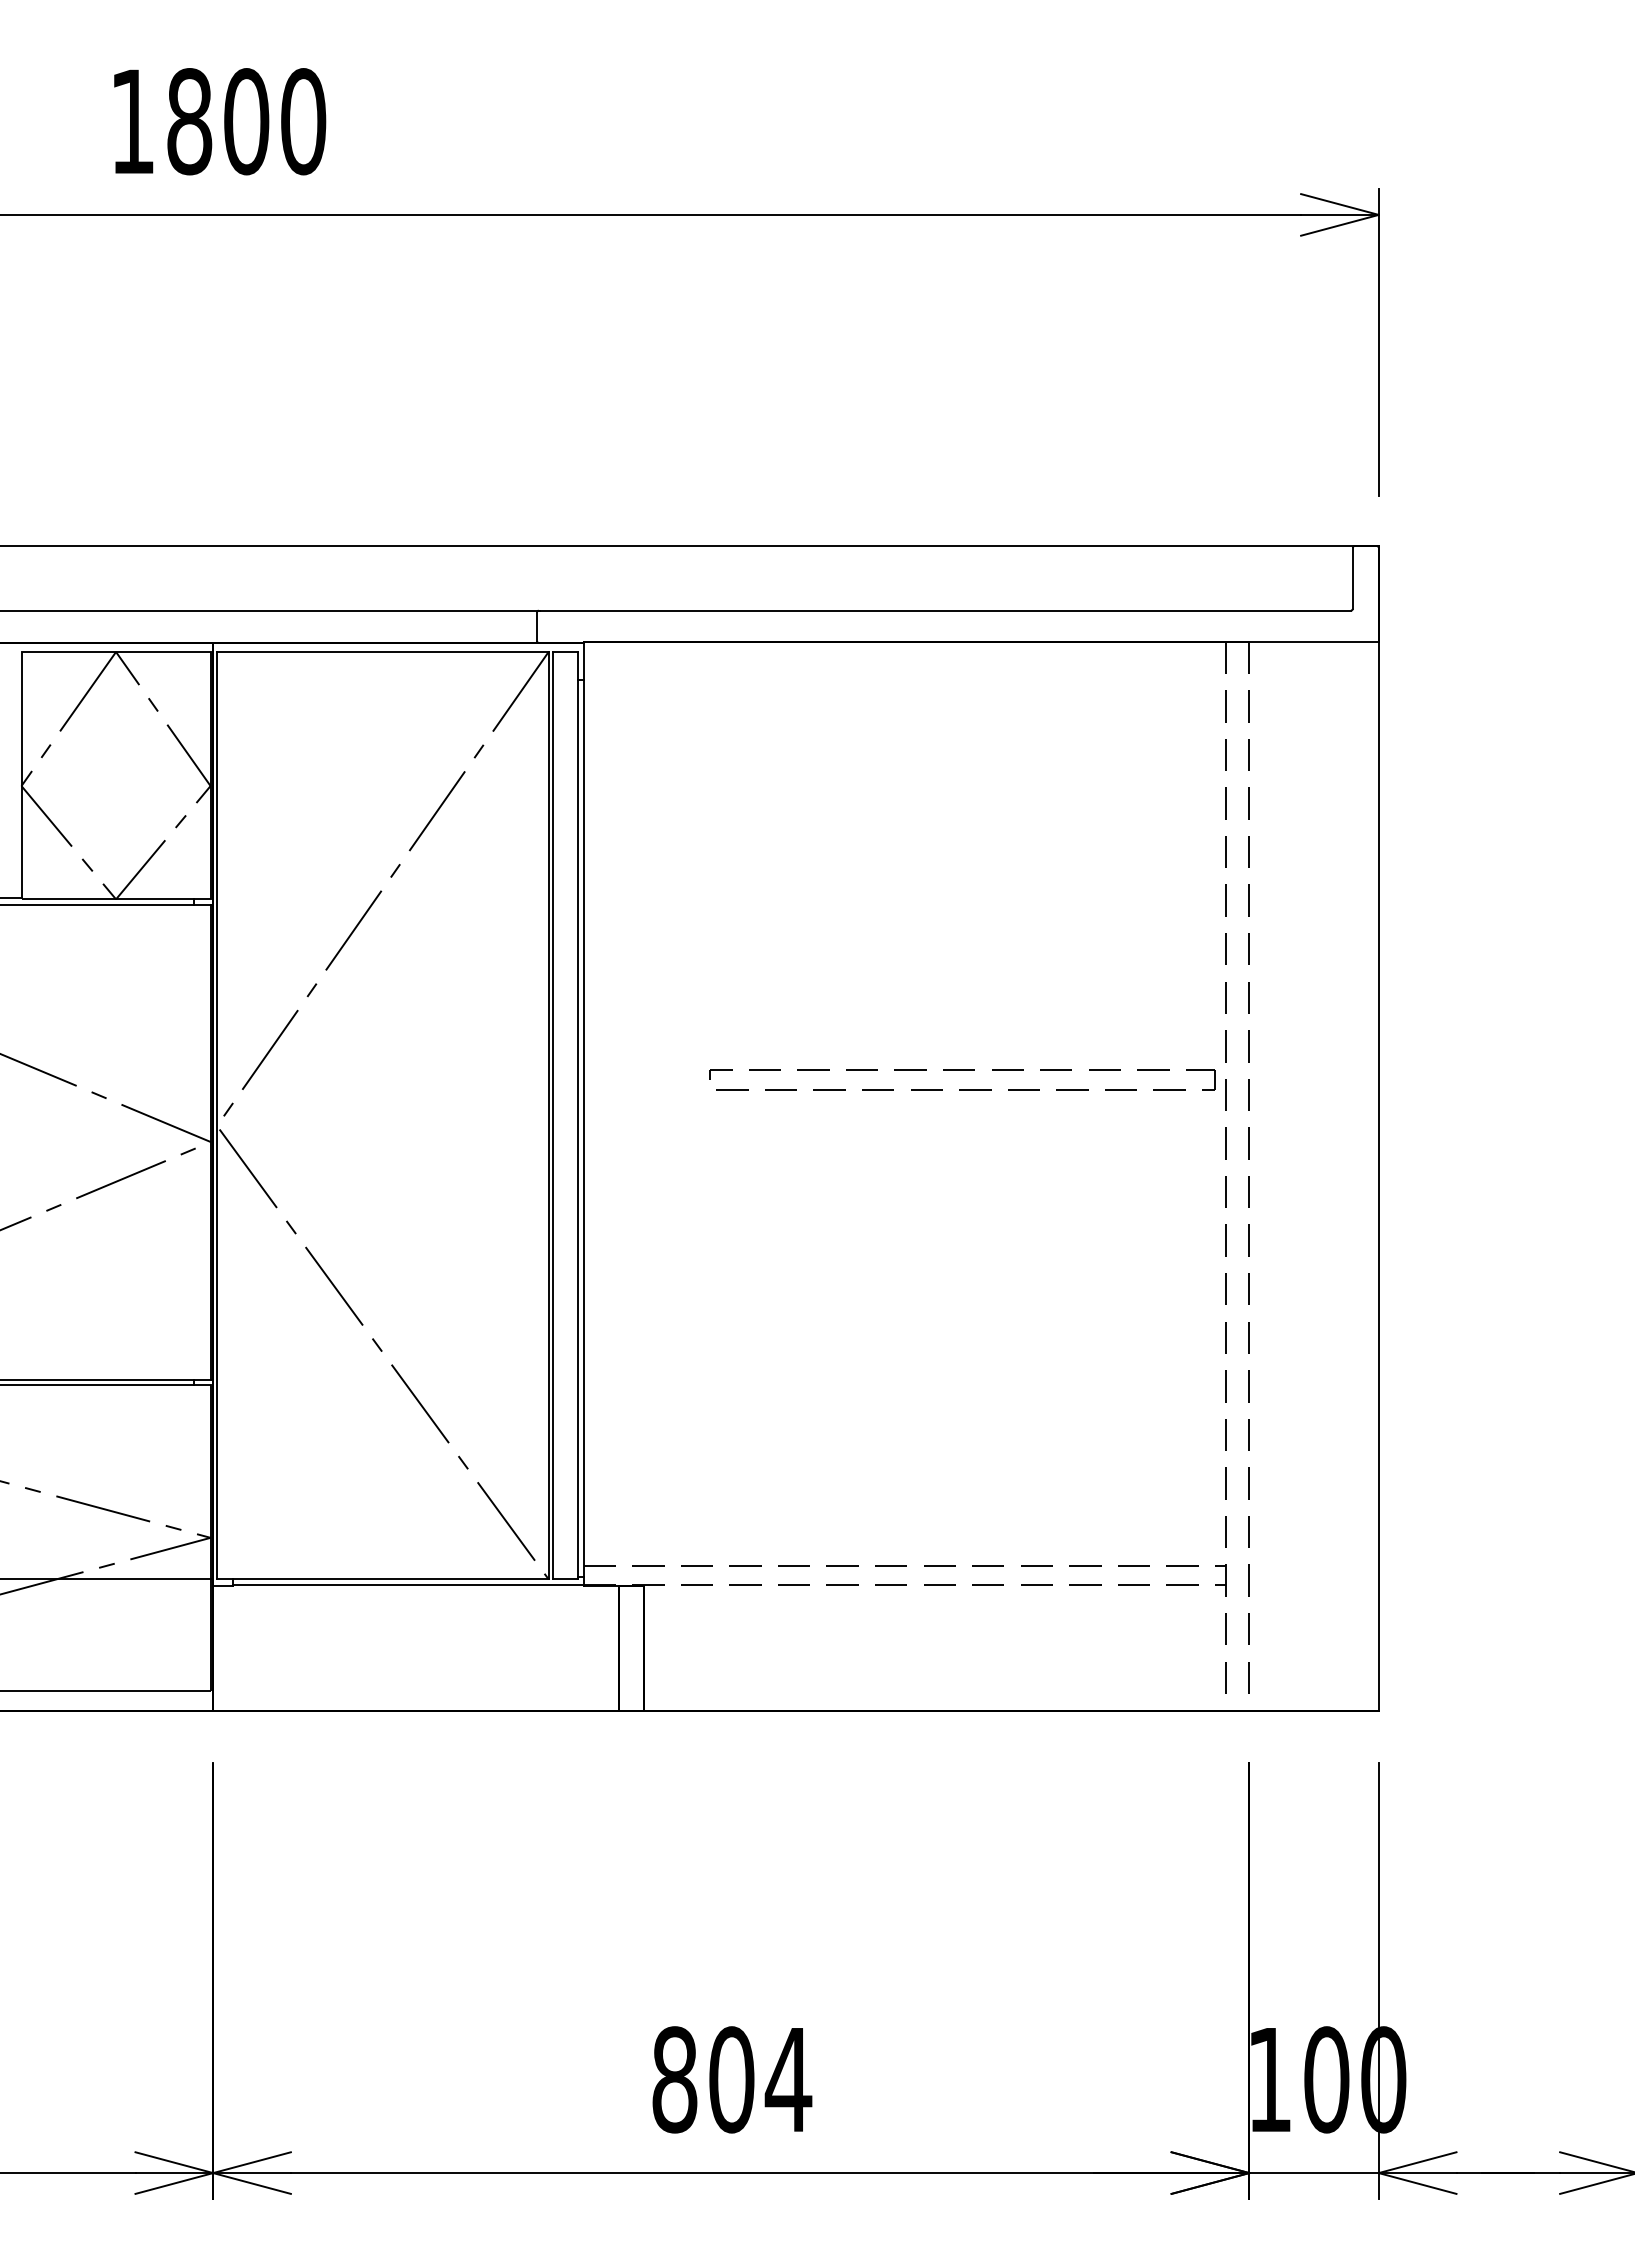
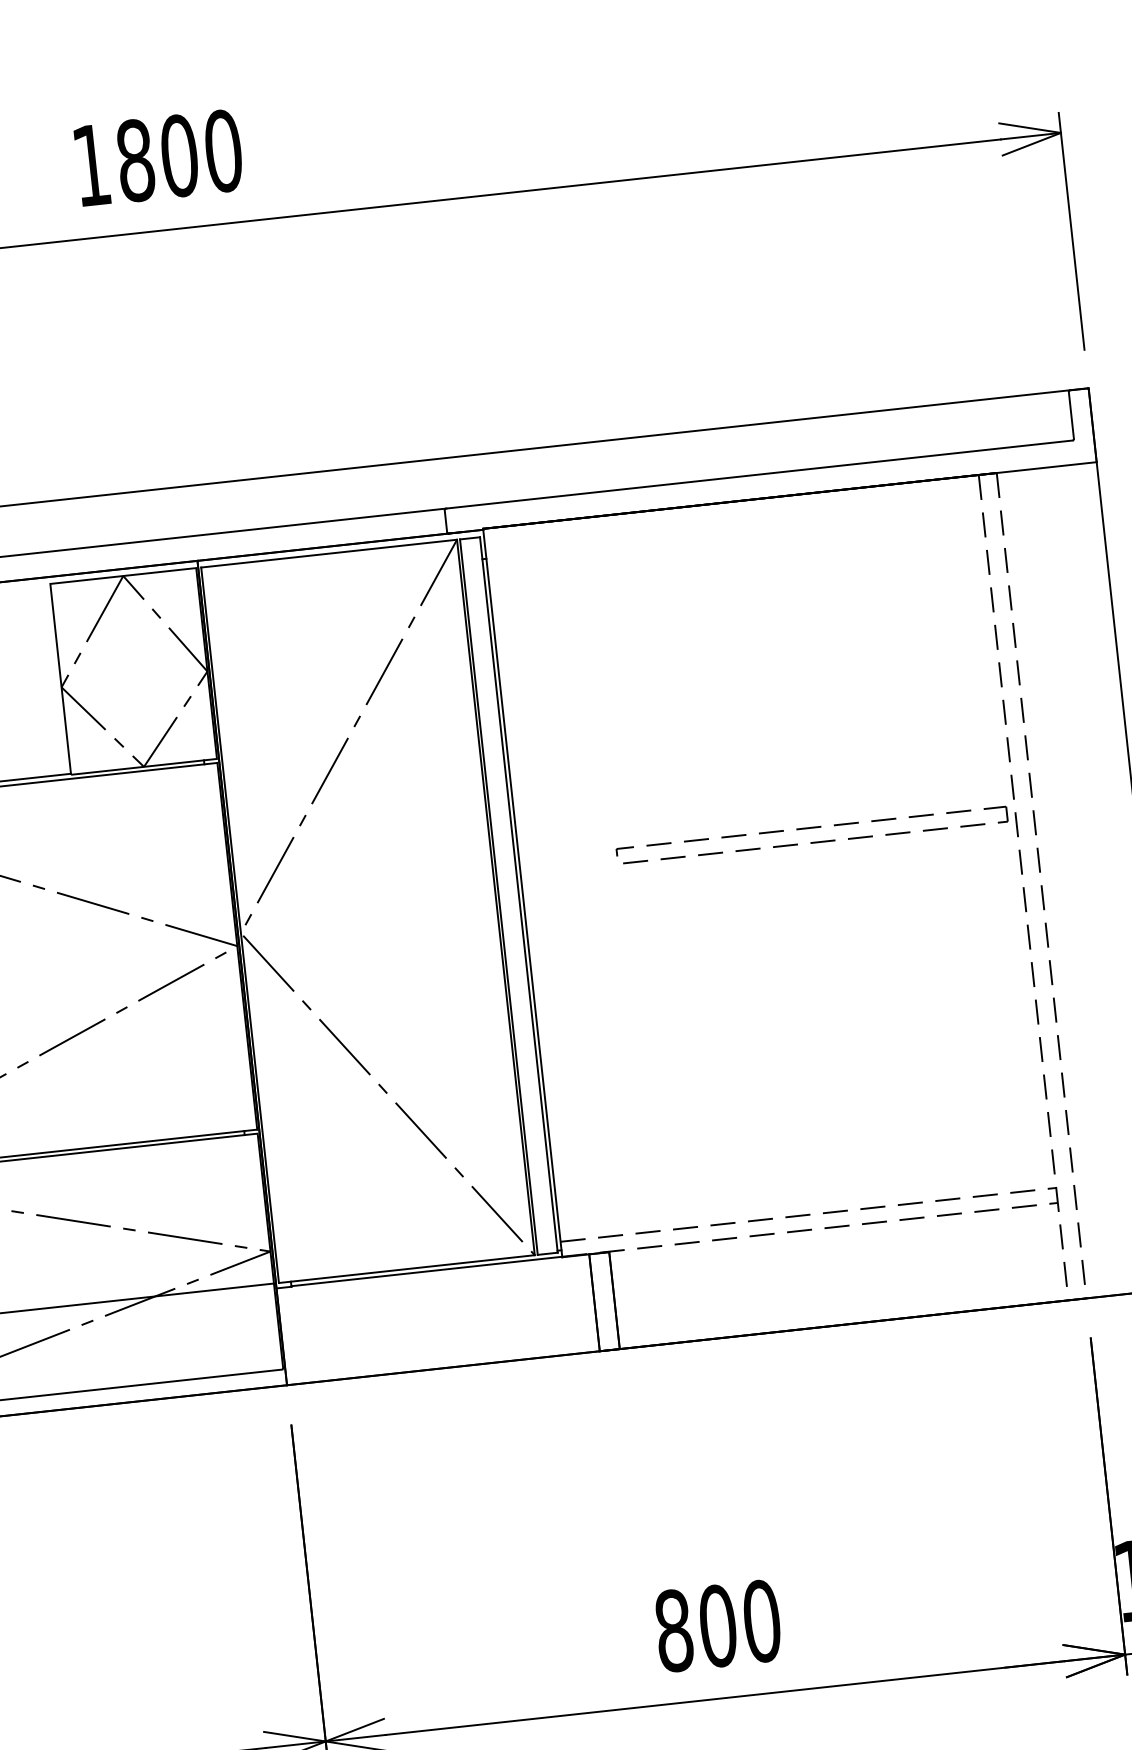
text: (788, 2079) -> (761, 1621), 804 -> 800

